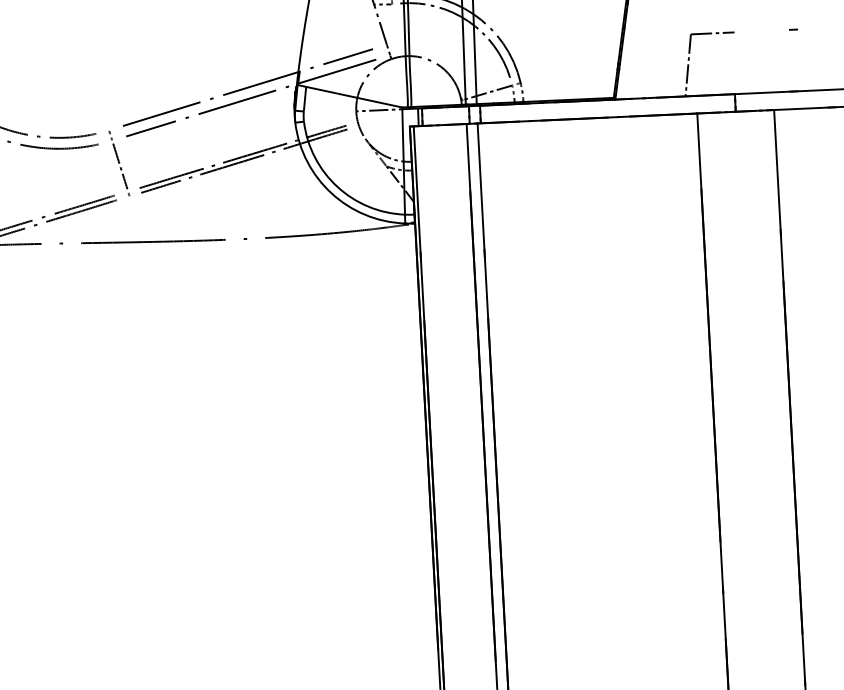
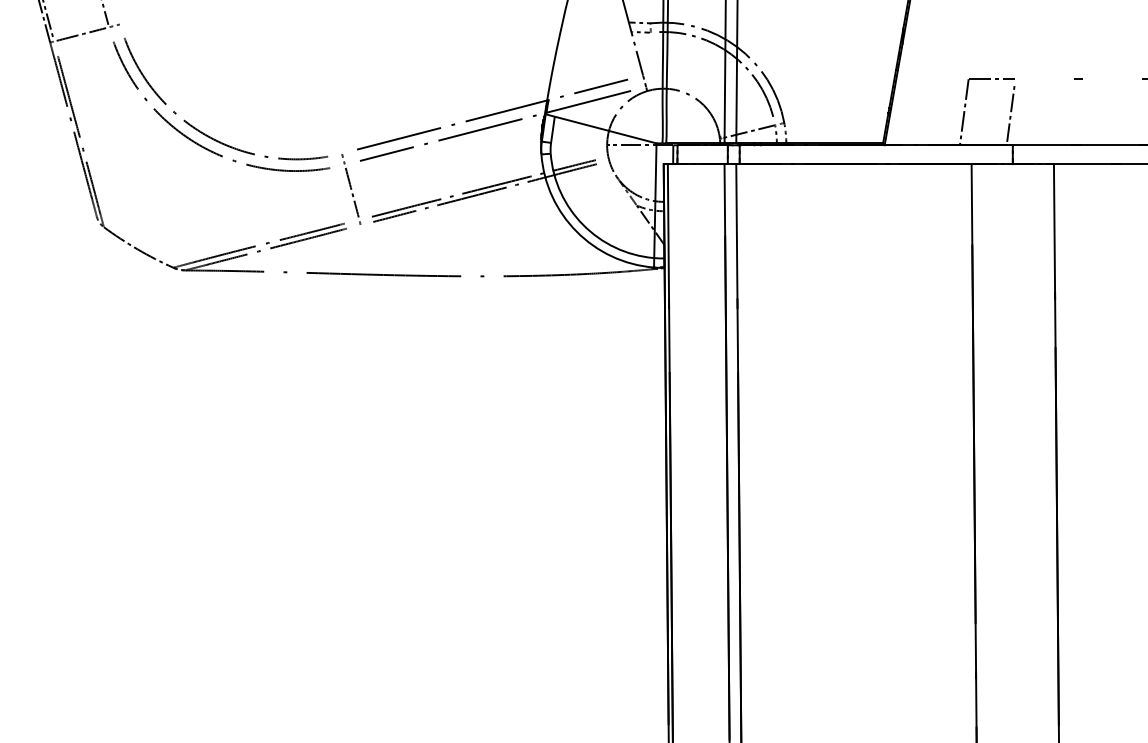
line: (731, 62) -> (1010, 111), added

